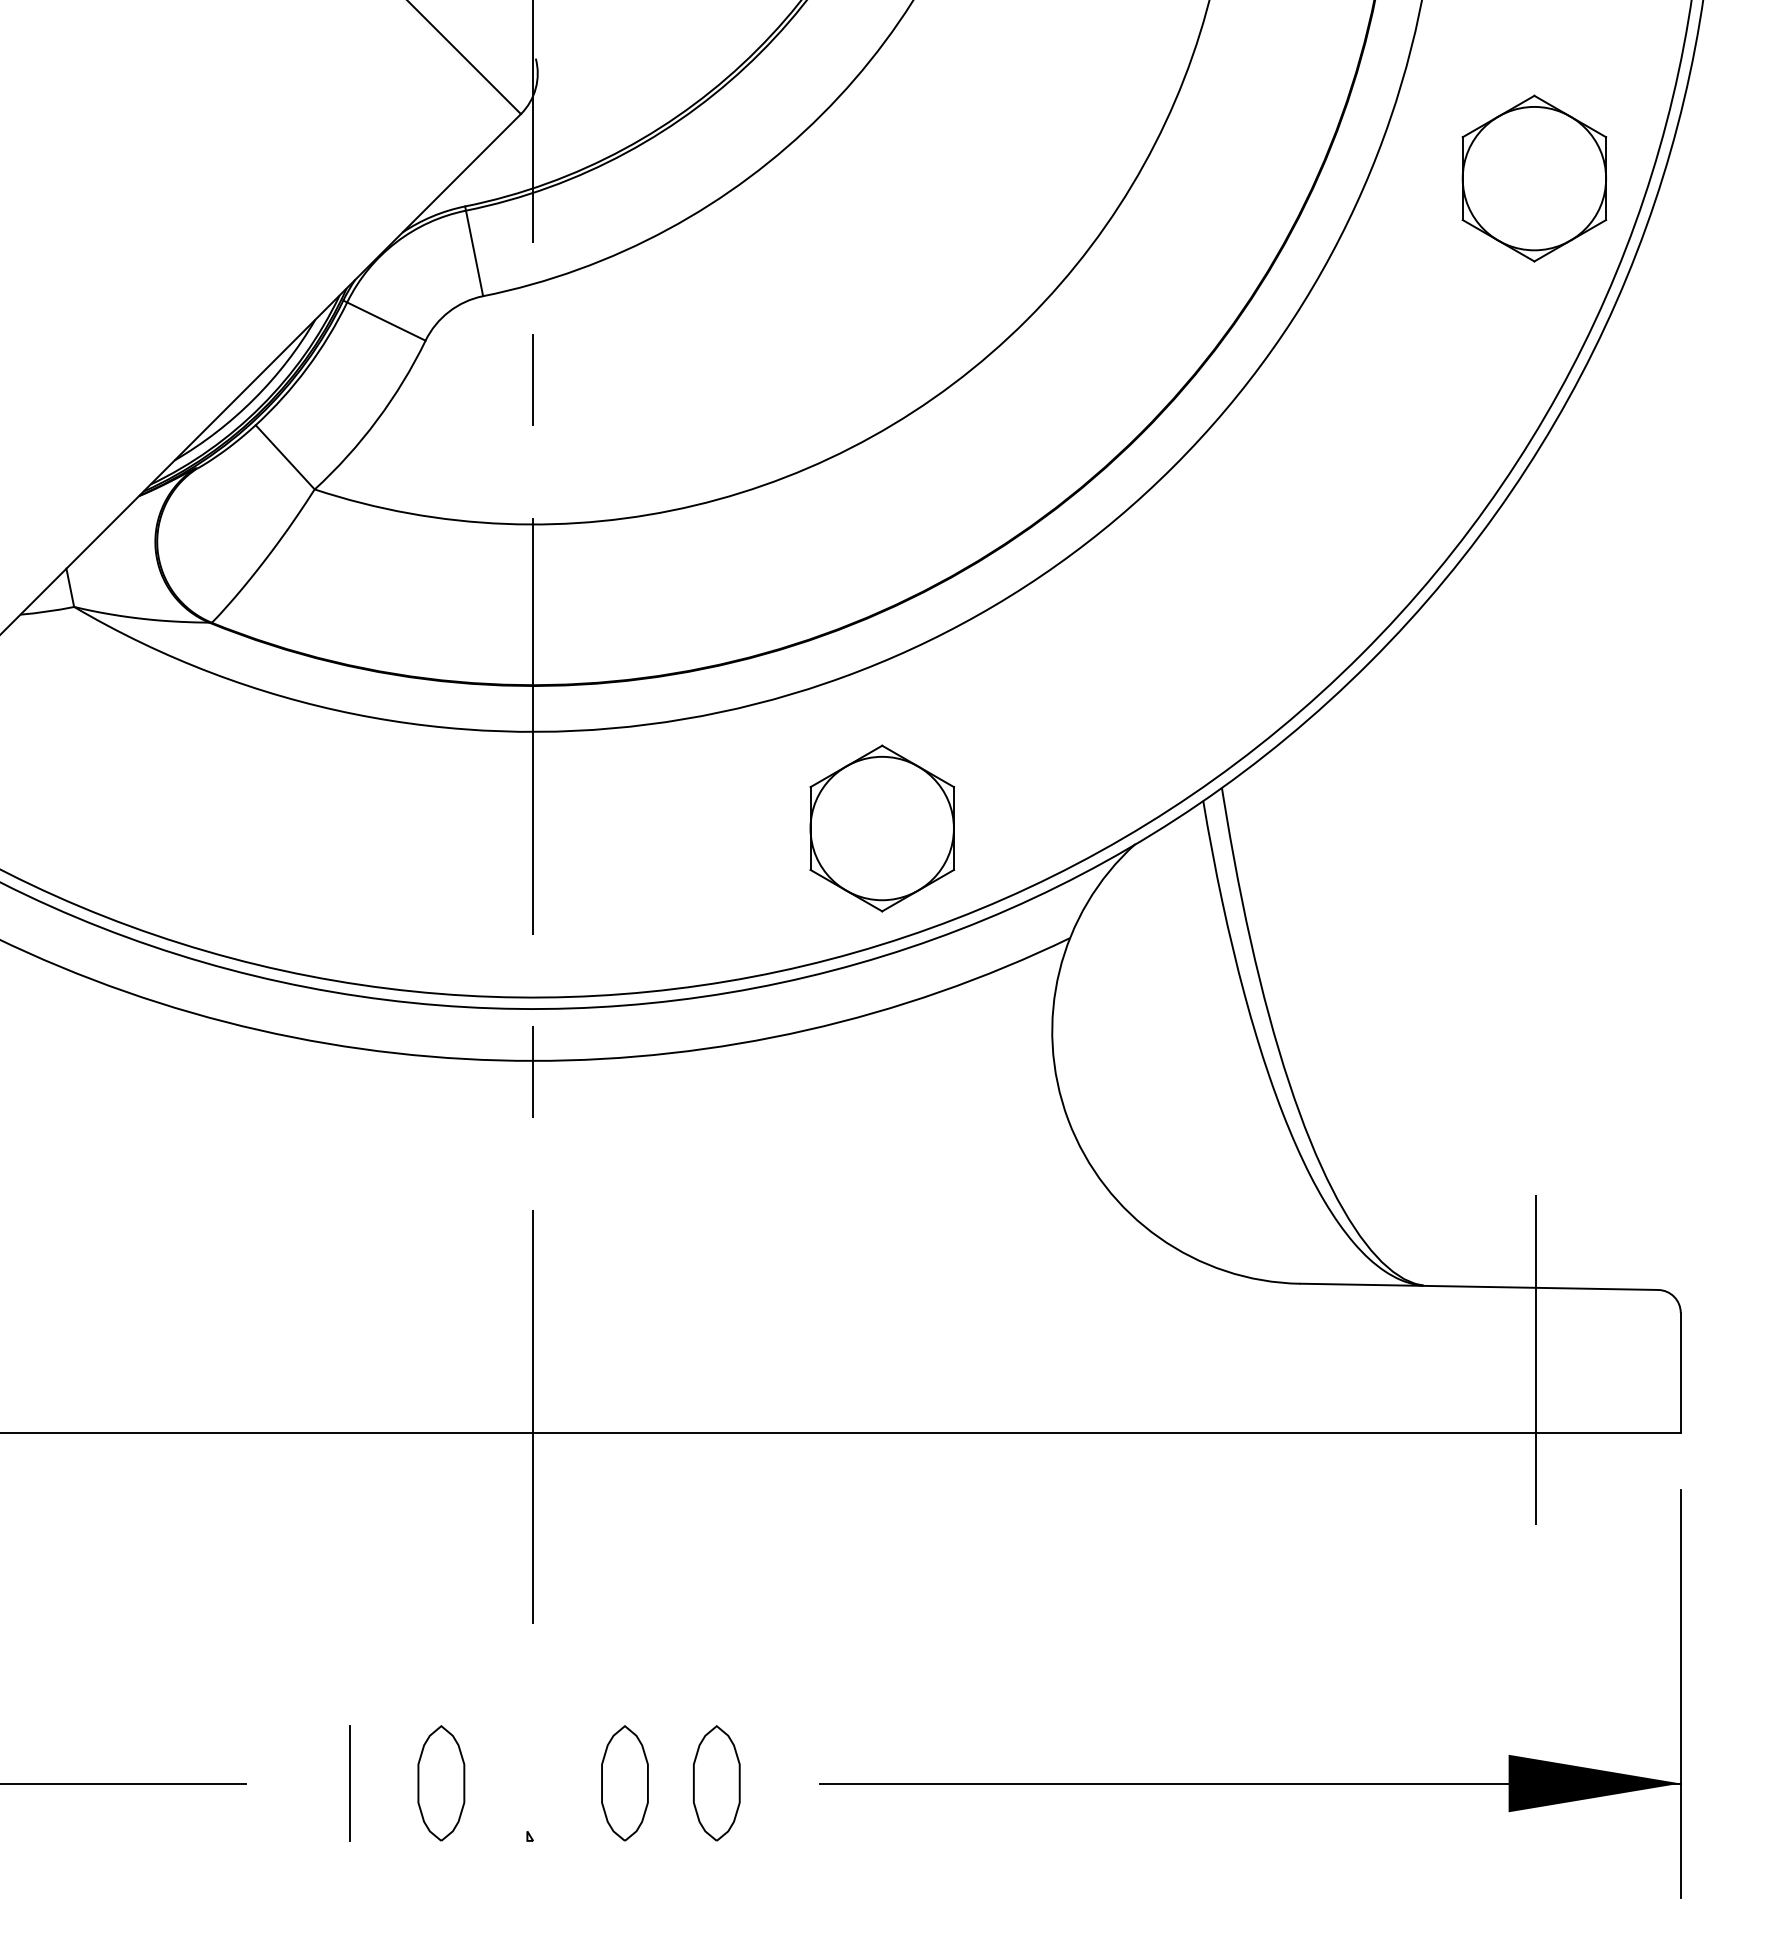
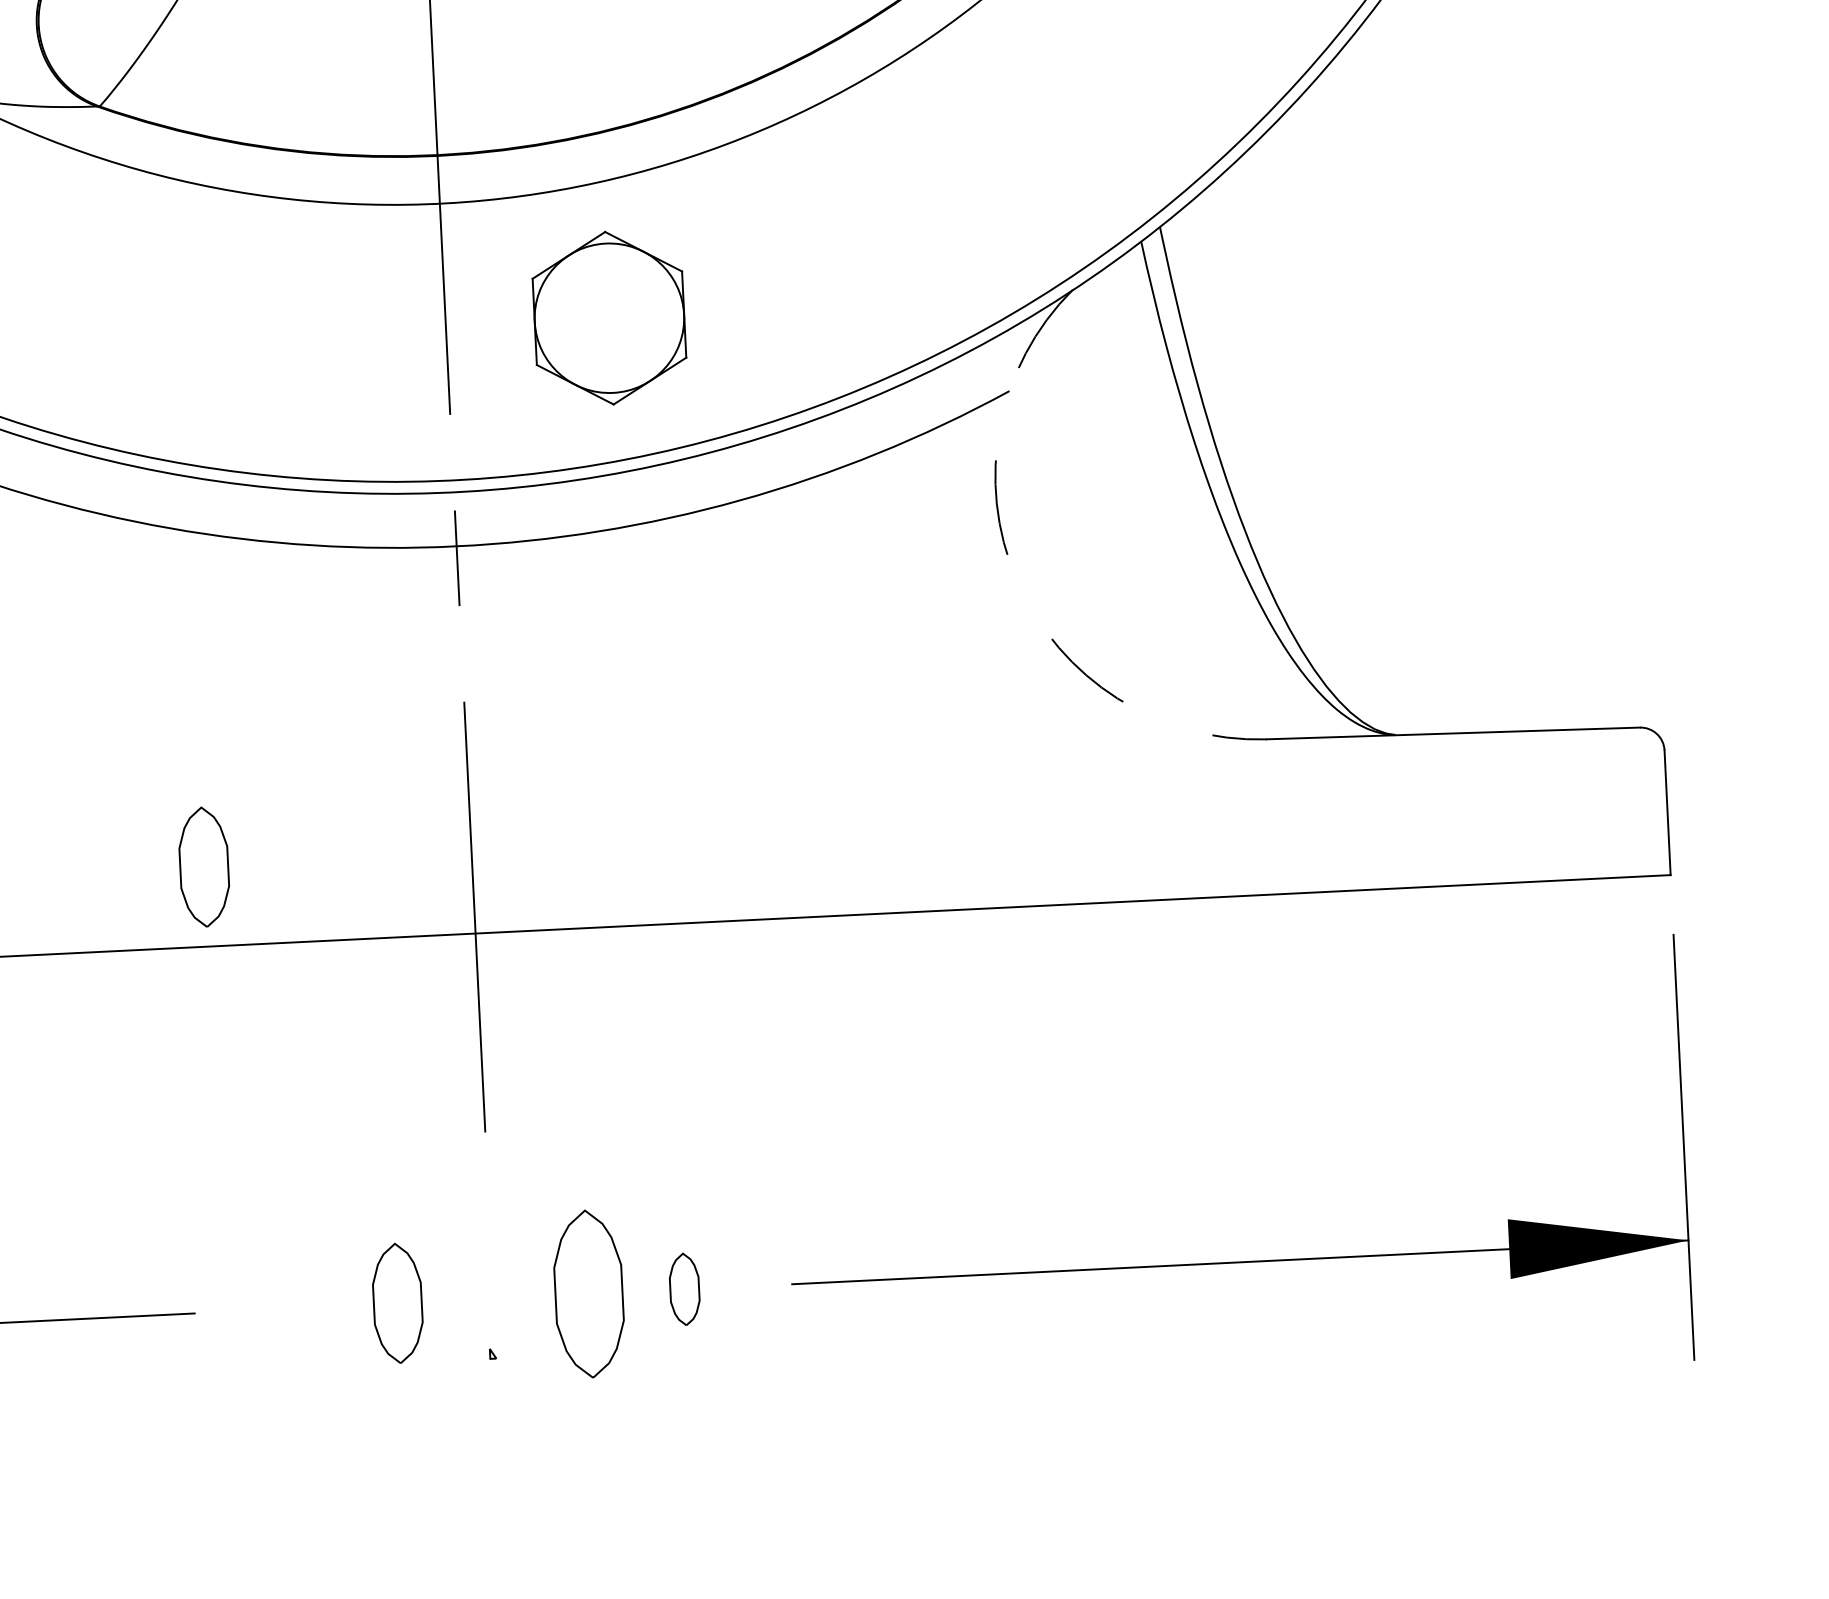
part: (881, 828) -> (608, 318), moved
arc: (1068, 1119) -> (1017, 580), solid -> dashed
part: (276, 1356) -> (204, 867), added
line: (1536, 1359) -> (1516, 806), removed
line: (349, 1783) -> (302, 1308), removed
part: (624, 1783) -> (588, 1294), size x1.4
part: (716, 1783) -> (684, 1289), size x0.6

